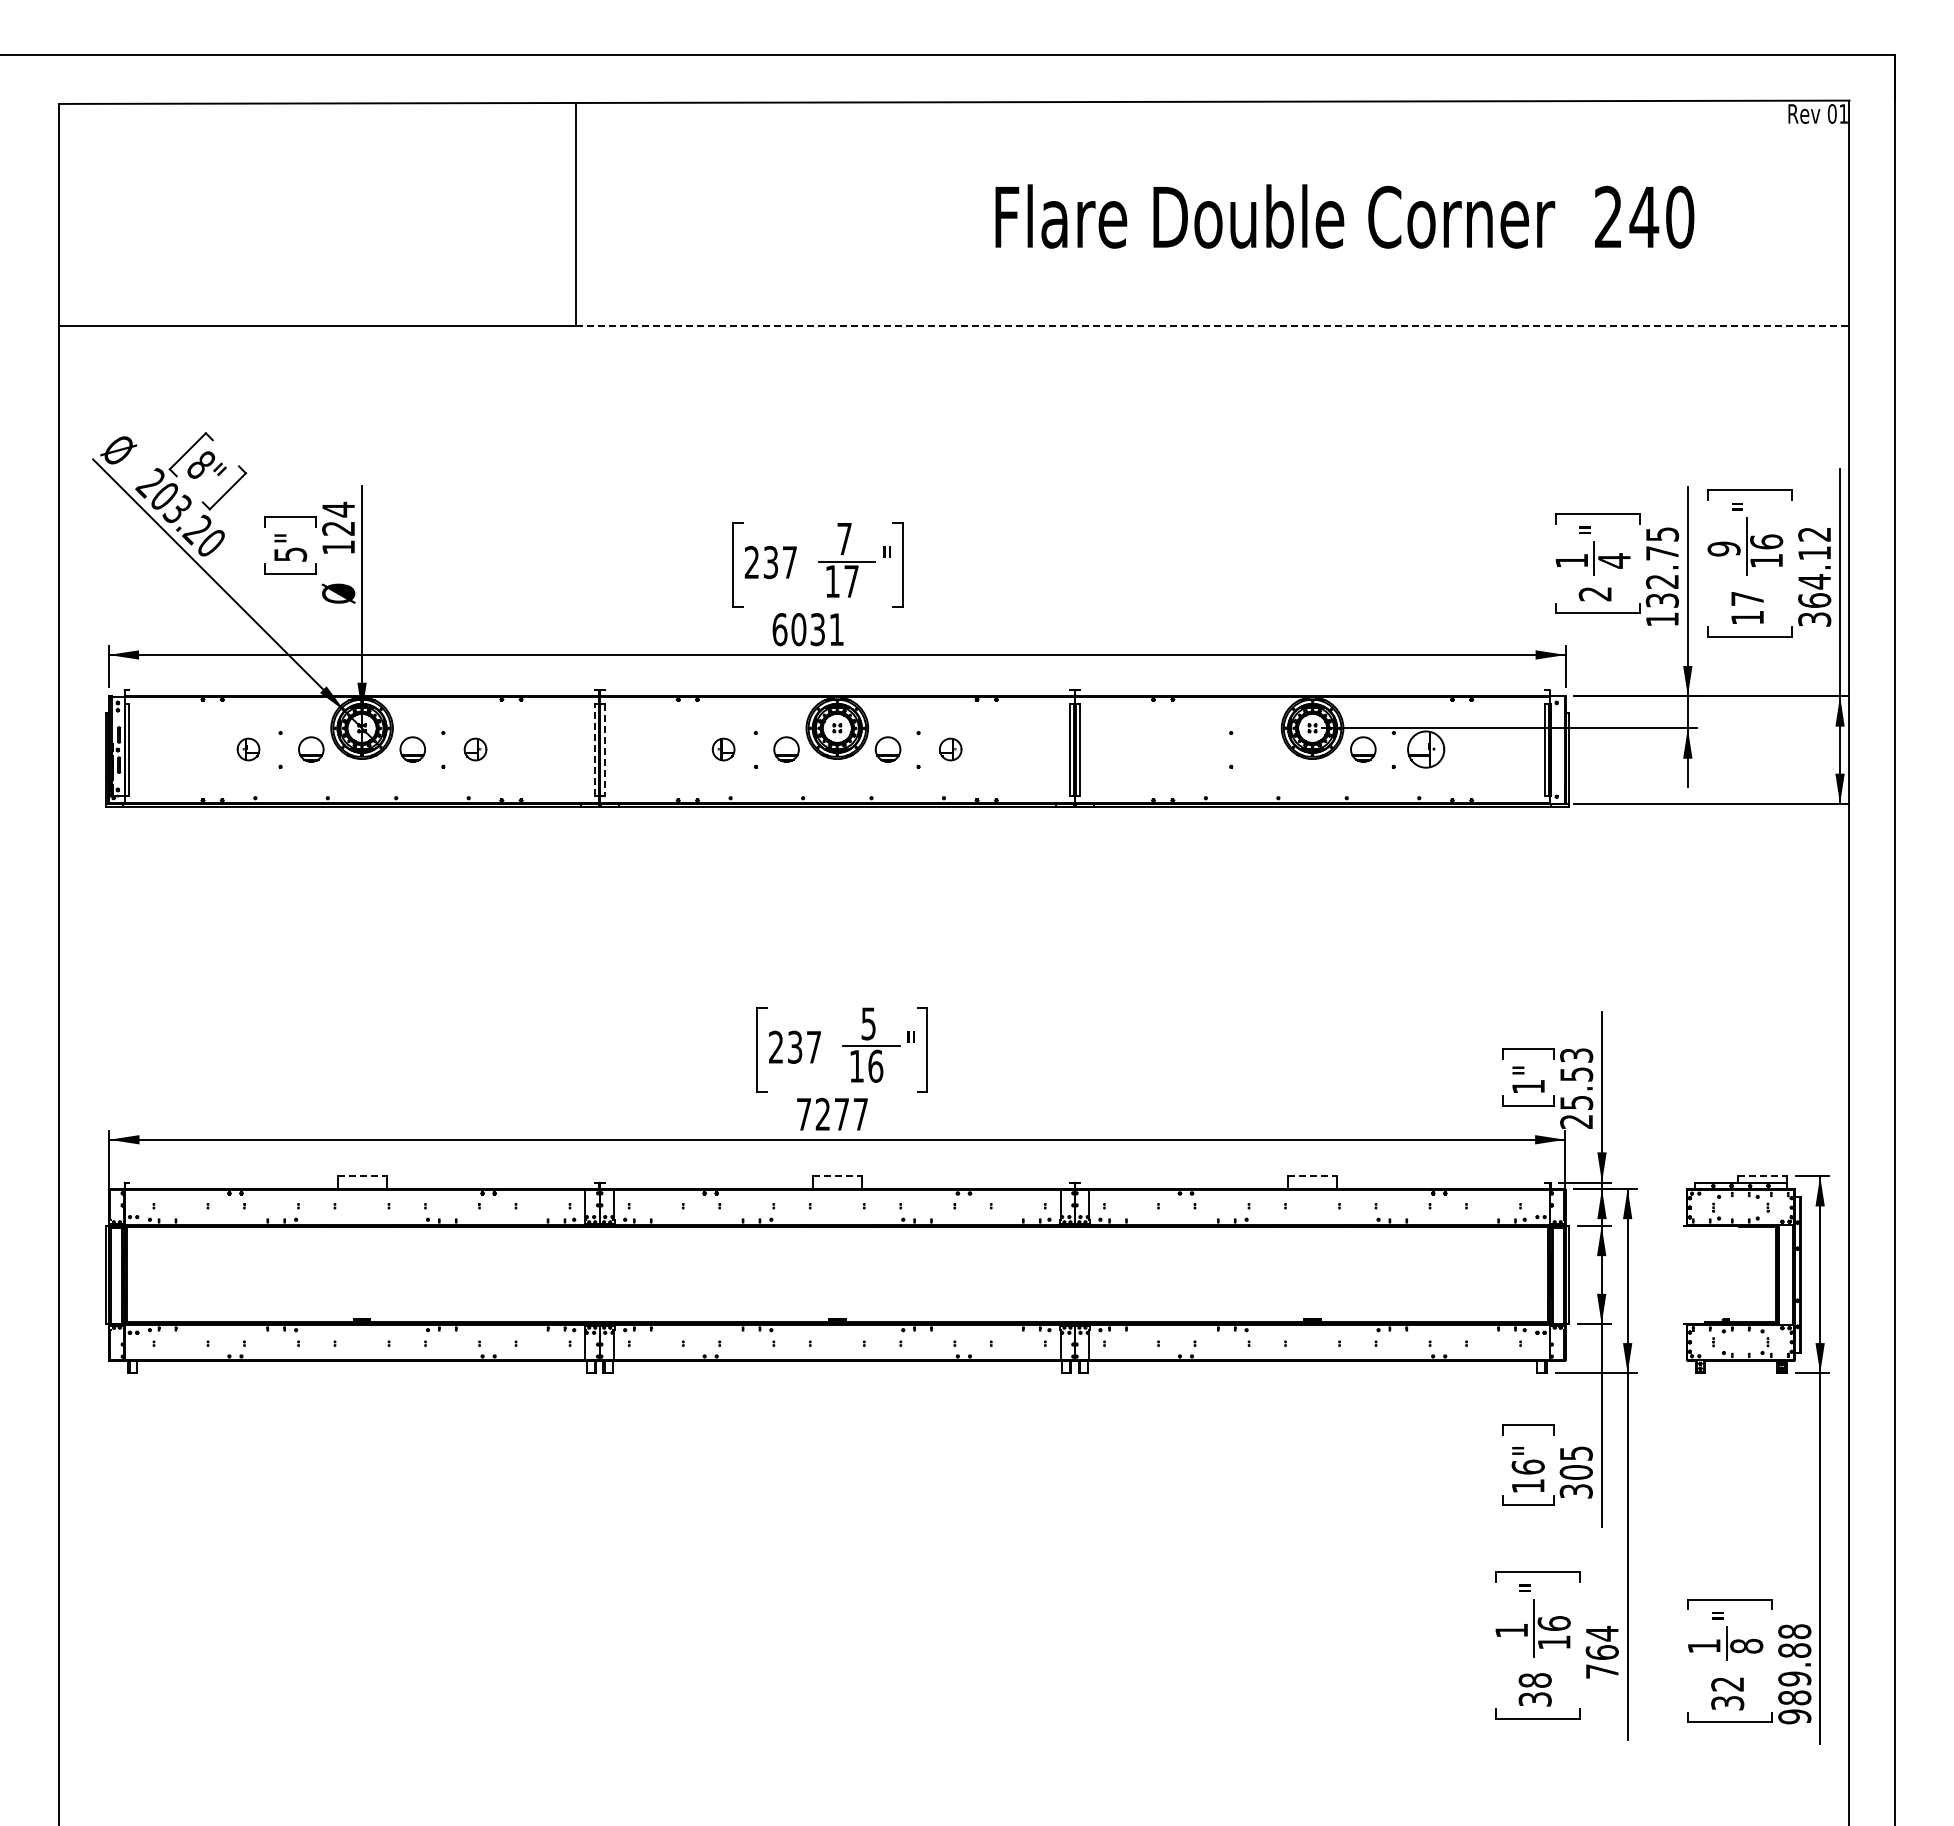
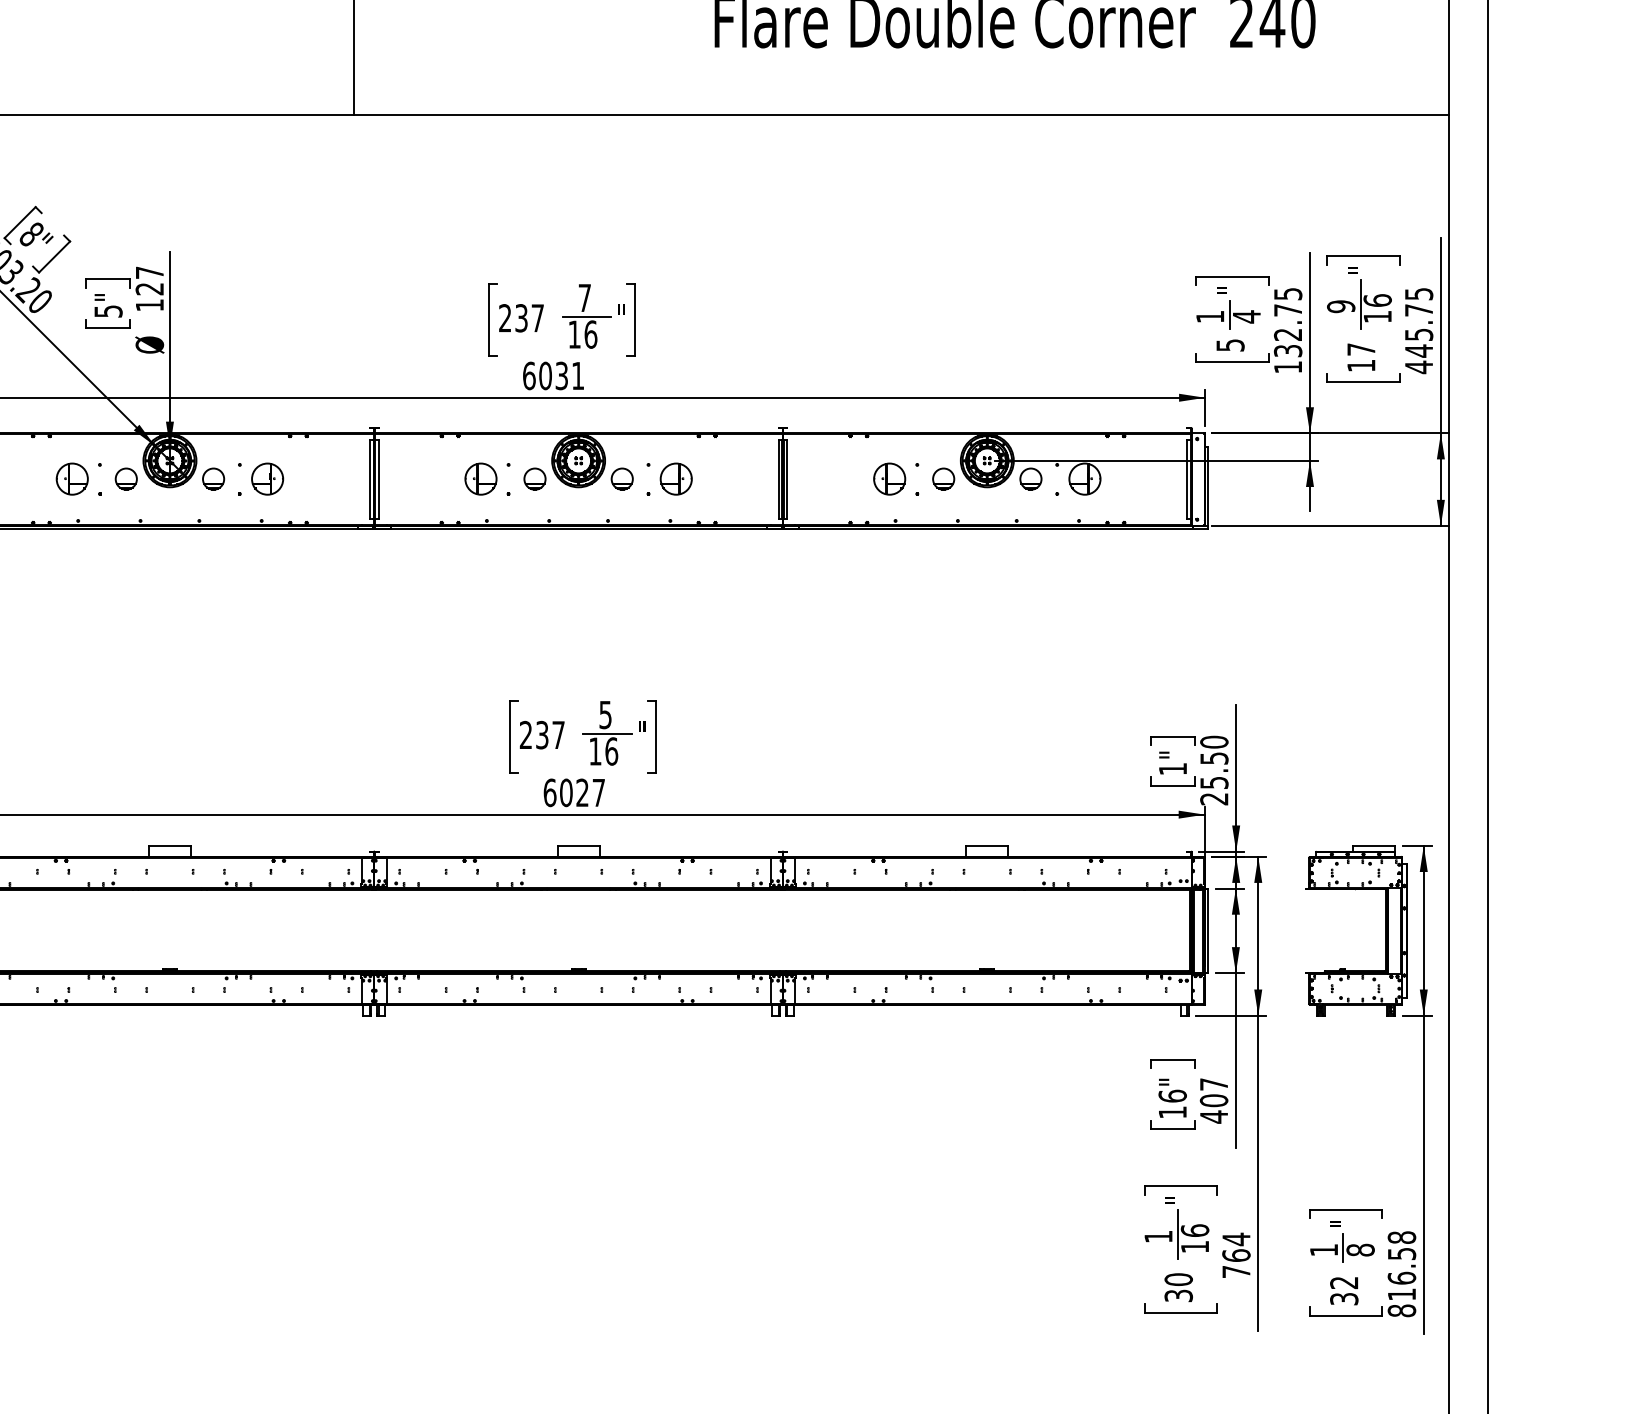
line: (1212, 325) -> (901, 114), dashed -> solid
text: (338, 509) -> (149, 272), 124 -> 127
text: (1814, 577) -> (1418, 331), 364.12 -> 445.75
text: (851, 581) -> (590, 334), 17 -> 16
text: (1594, 594) -> (1229, 345), 2 -> 5
part: (248, 749) -> (72, 479), size x1.67
part: (475, 749) -> (267, 479), size x1.67
line: (594, 749) -> (369, 479), dashed -> solid
line: (604, 749) -> (378, 479), dashed -> solid
part: (723, 749) -> (480, 479), size x1.67
part: (950, 749) -> (675, 479), size x1.67
part: (1198, 749) -> (889, 479), added
part: (1261, 749) -> (943, 479), added
text: (1576, 1055) -> (1214, 742), 25.53 -> 25.50
text: (822, 1114) -> (565, 792), 7277 -> 6027
line: (362, 1176) -> (170, 846), dashed -> solid
line: (837, 1176) -> (578, 846), dashed -> solid
line: (1312, 1176) -> (987, 846), dashed -> solid
line: (1762, 1176) -> (1374, 846), dashed -> solid
text: (1575, 1472) -> (1213, 1100), 305 -> 407
text: (1535, 1680) -> (1178, 1279), 38 -> 30
text: (1794, 1683) -> (1401, 1282), 989.88 -> 816.58

